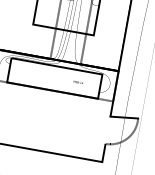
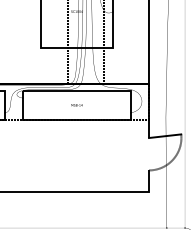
text: (77, 82) -> (76, 105), moved

